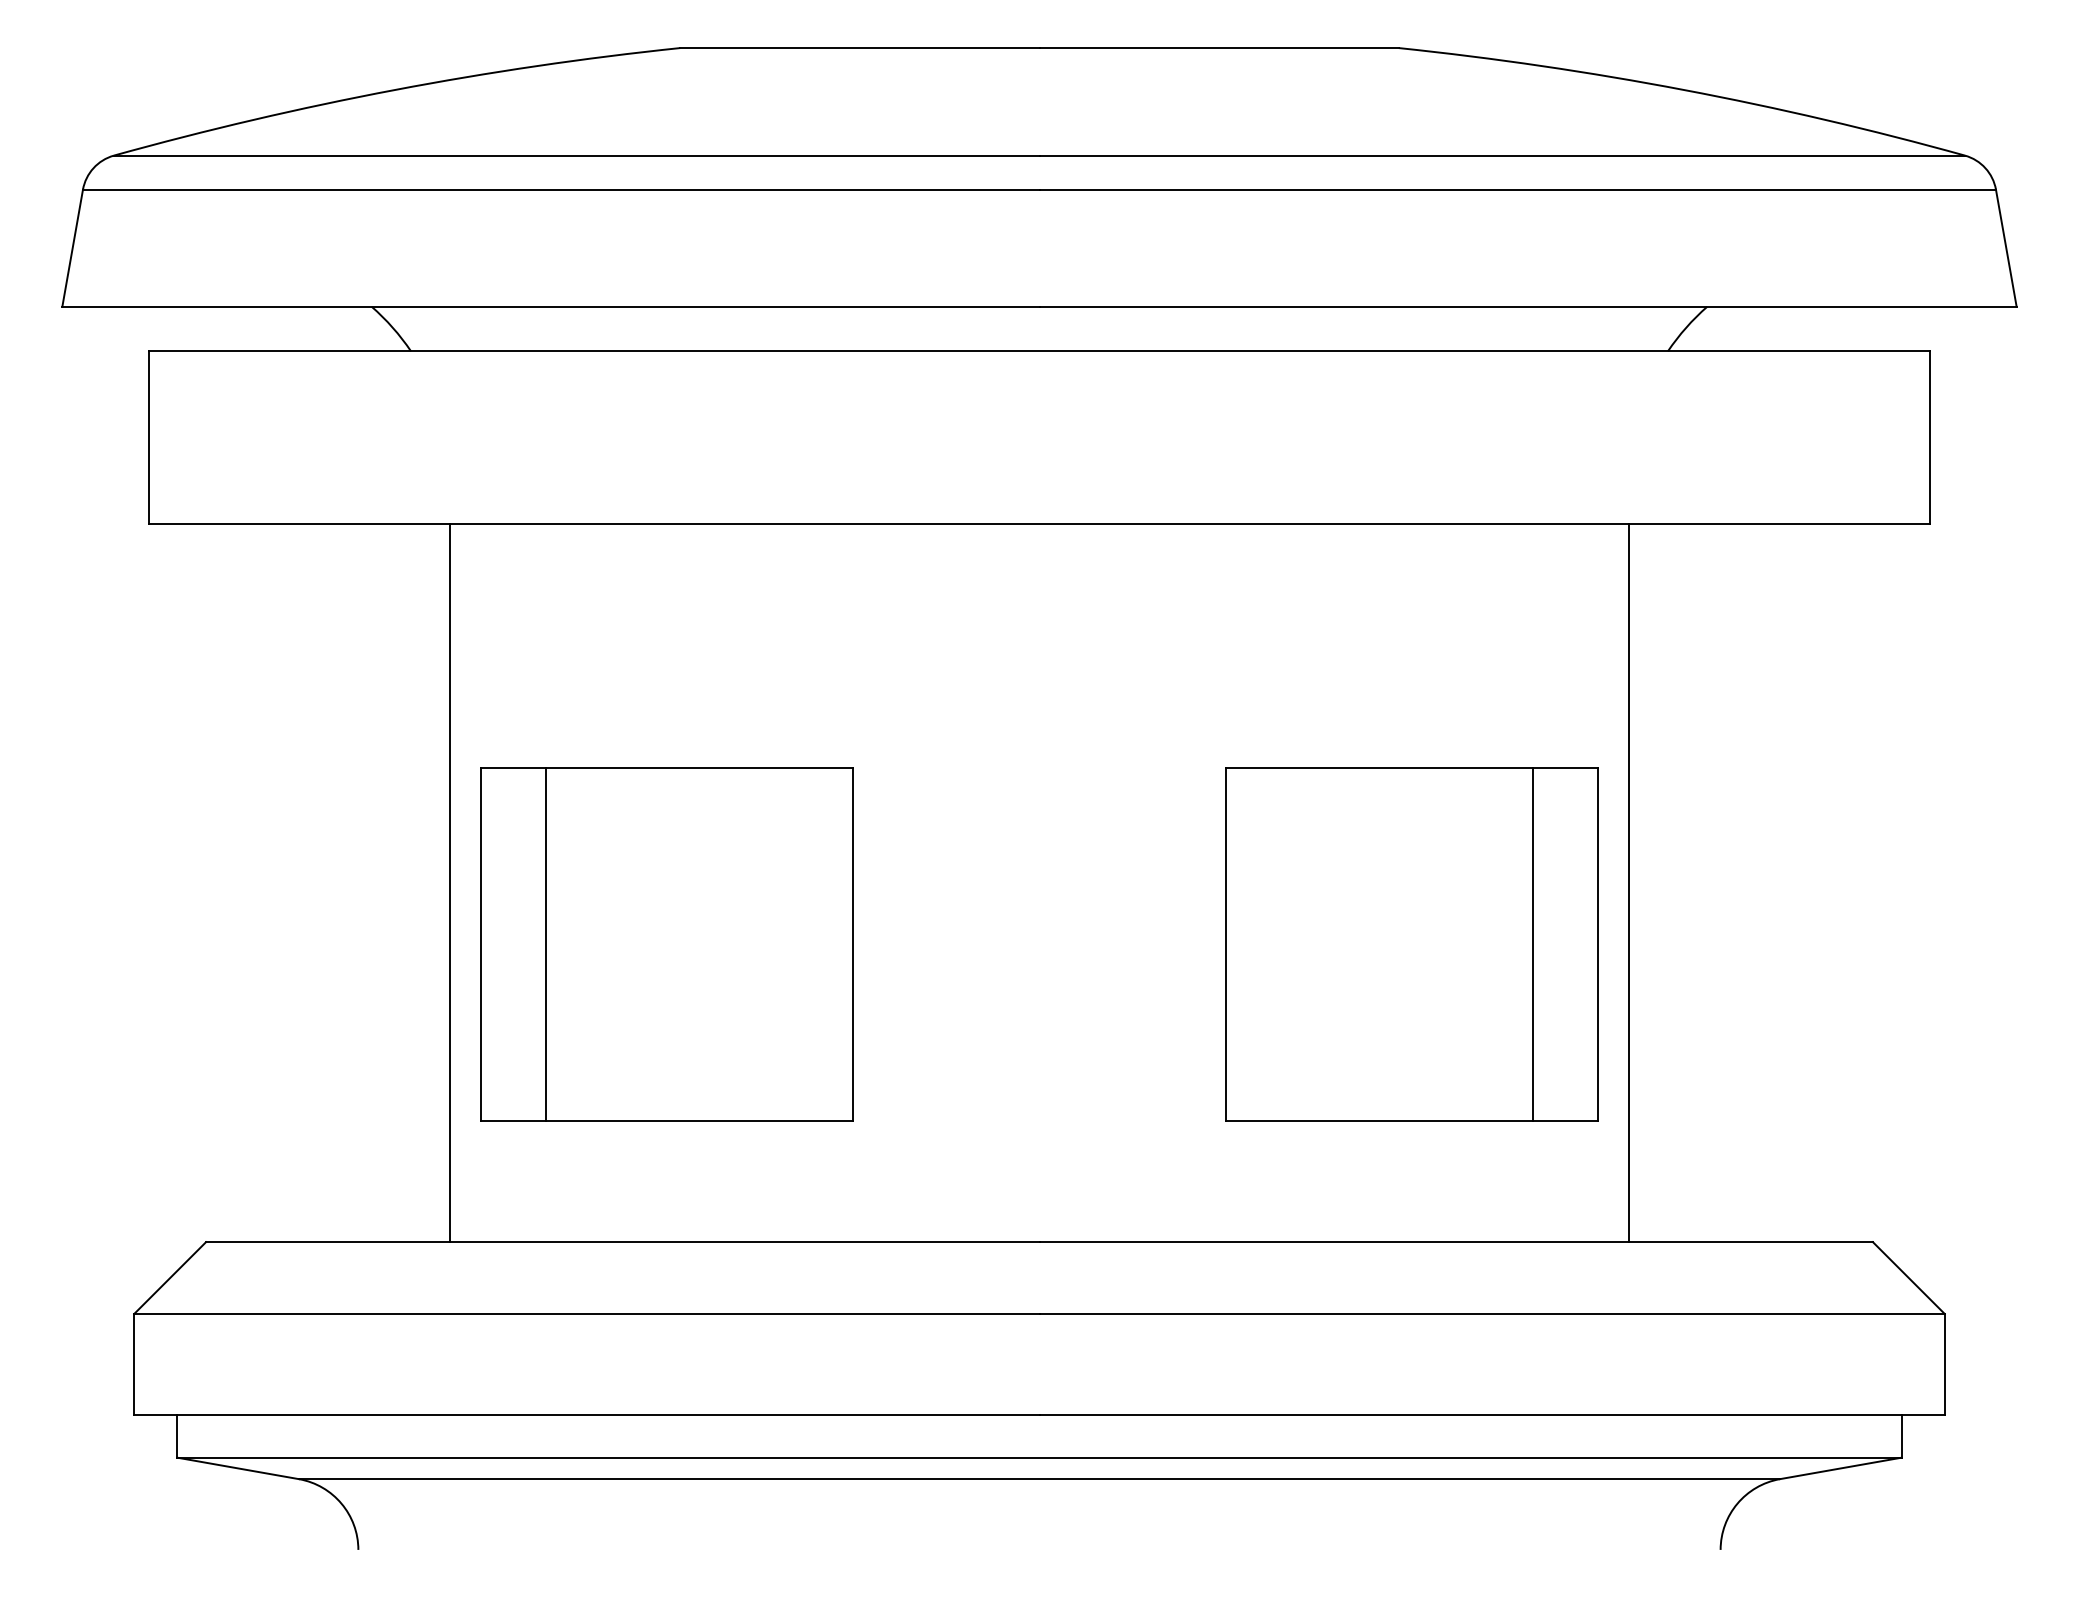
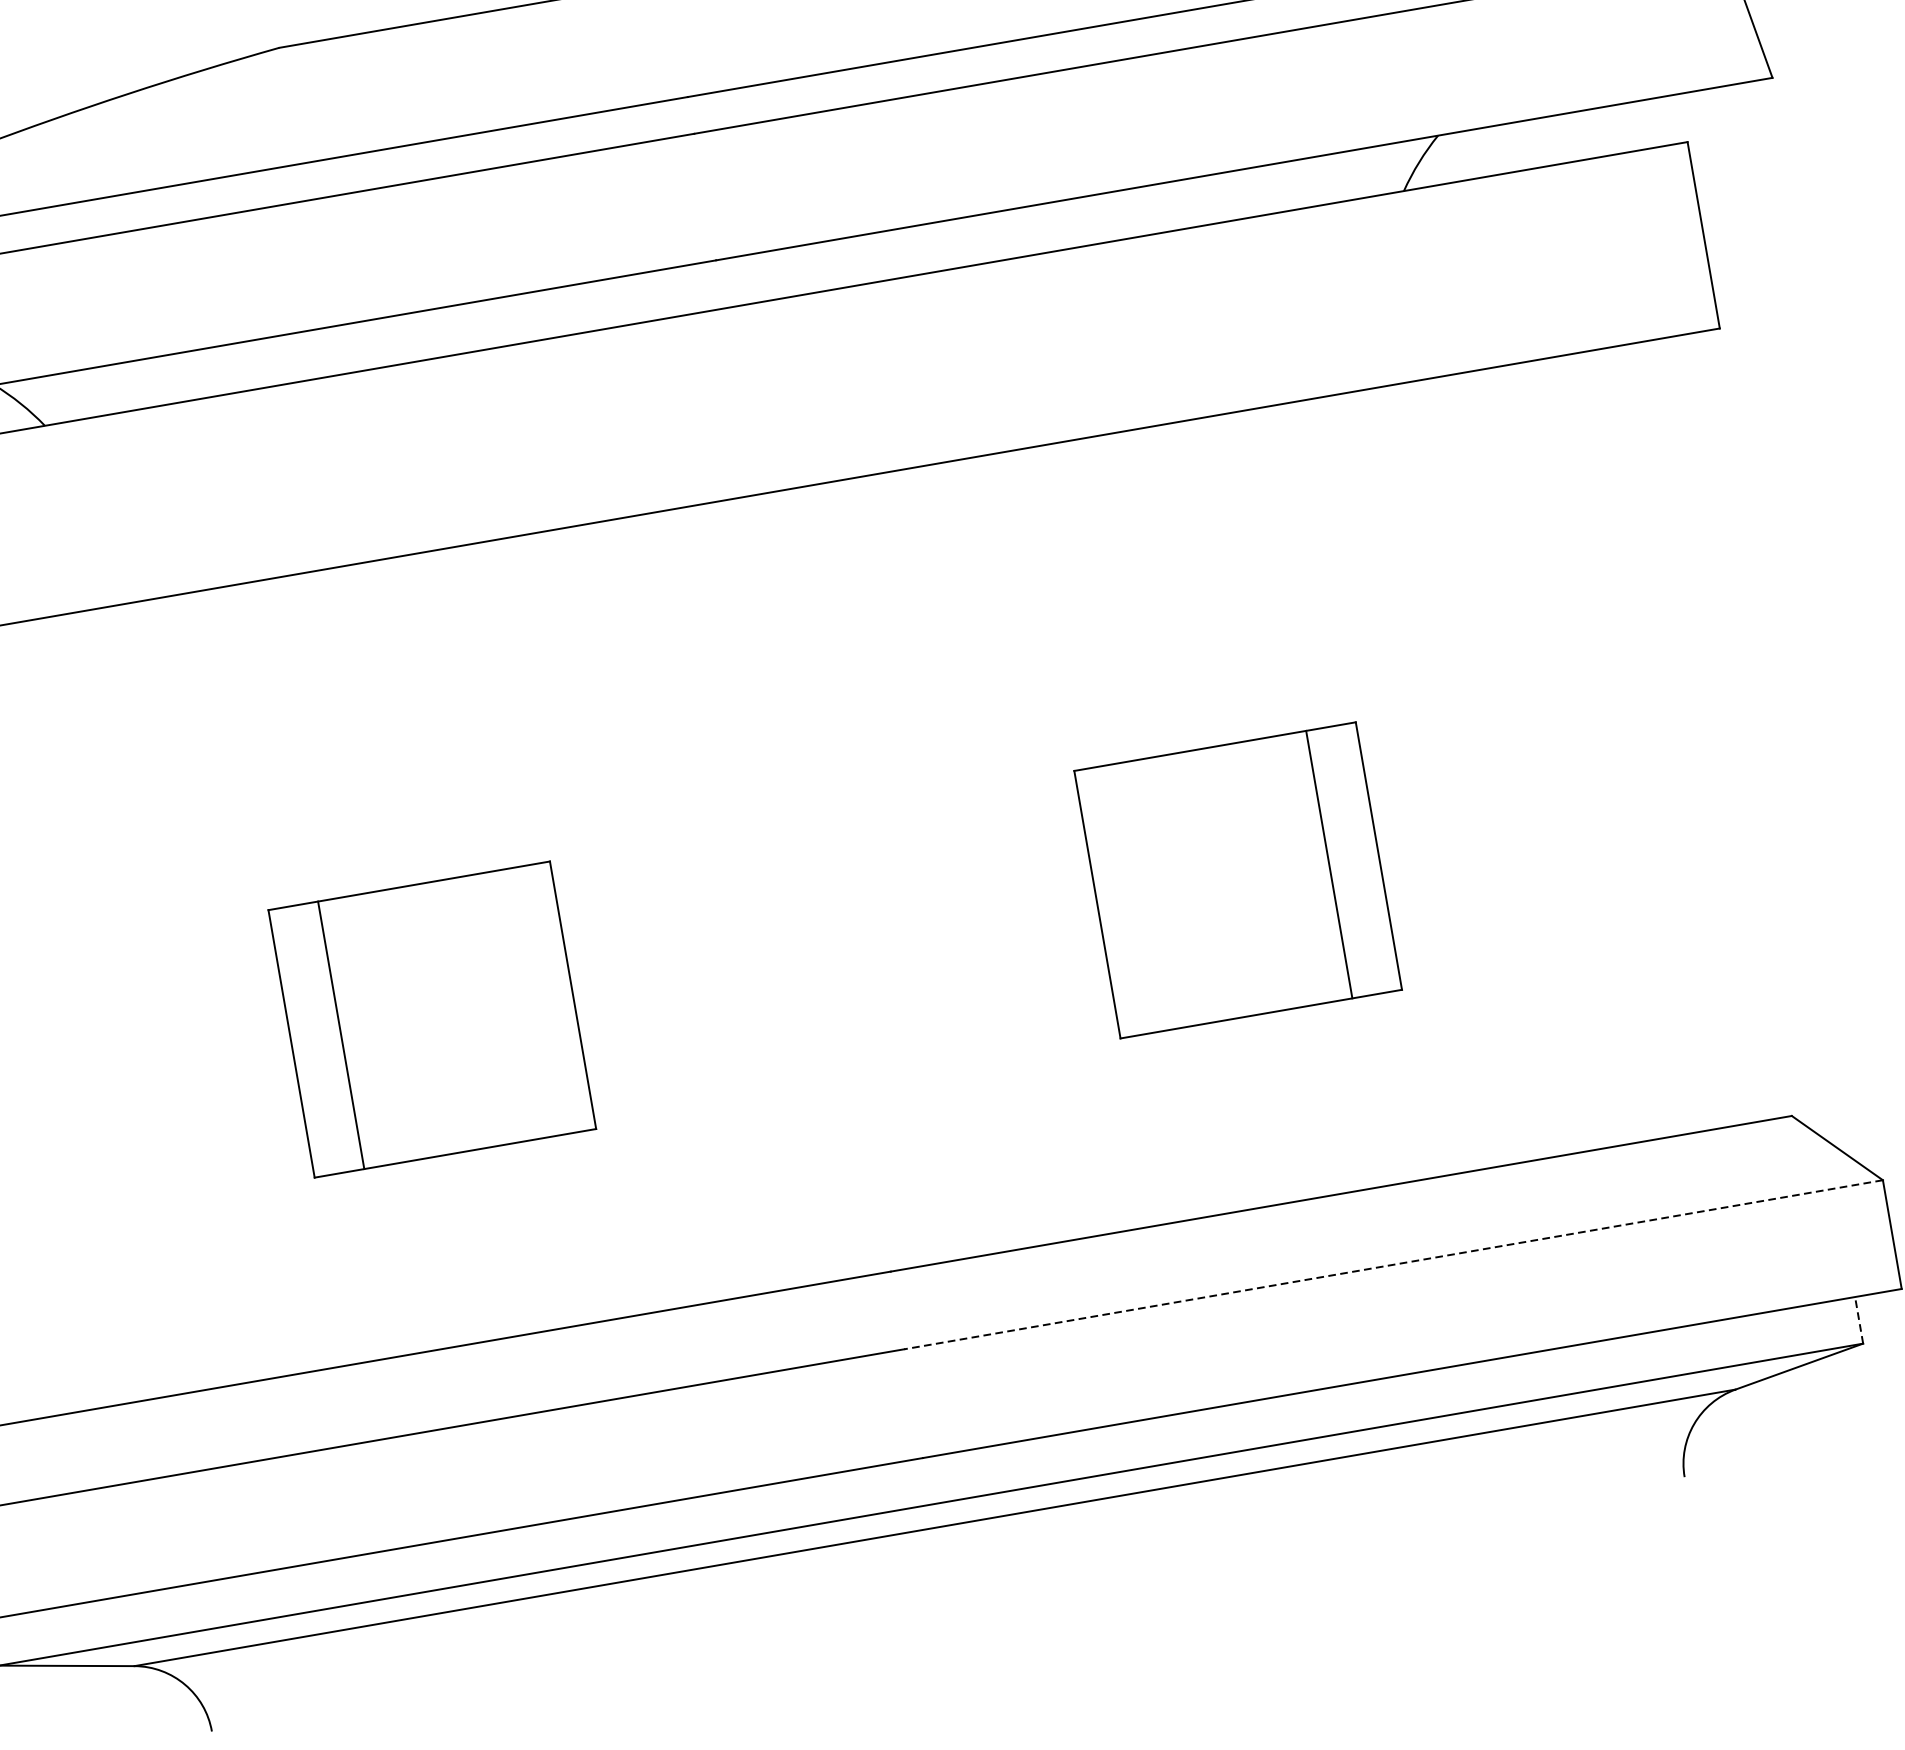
line: (450, 882) -> (186, 992), removed
line: (1628, 882) -> (1460, 772), removed
part: (666, 944) -> (431, 1019), size x0.7
part: (1411, 944) -> (1237, 880), size x0.7
line: (1492, 1313) -> (1393, 1264), solid -> dashed
line: (1901, 1436) -> (1859, 1320), solid -> dashed

